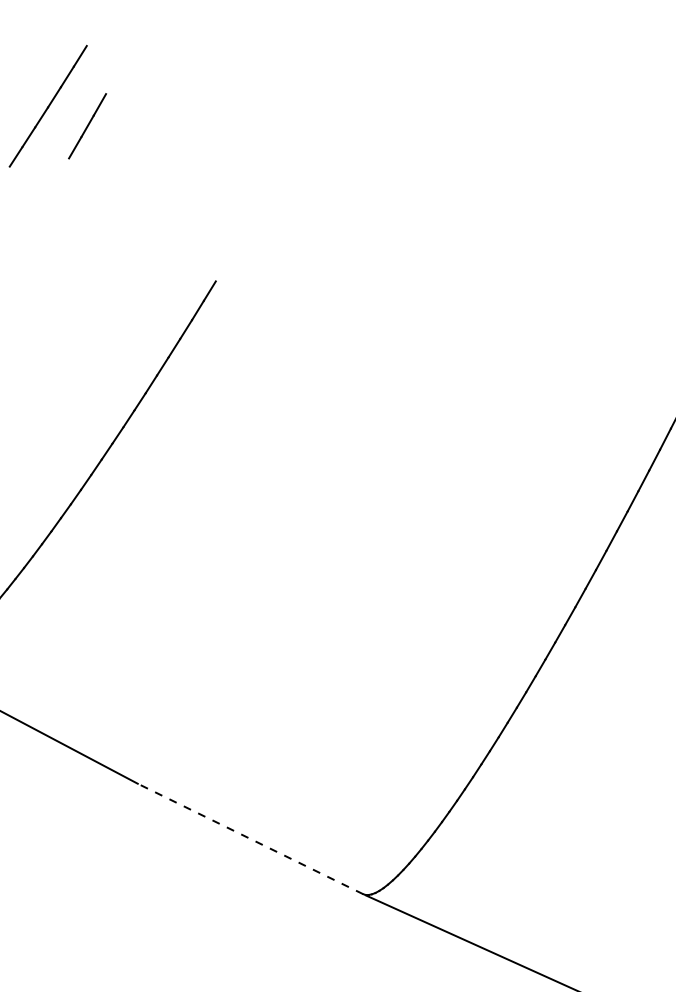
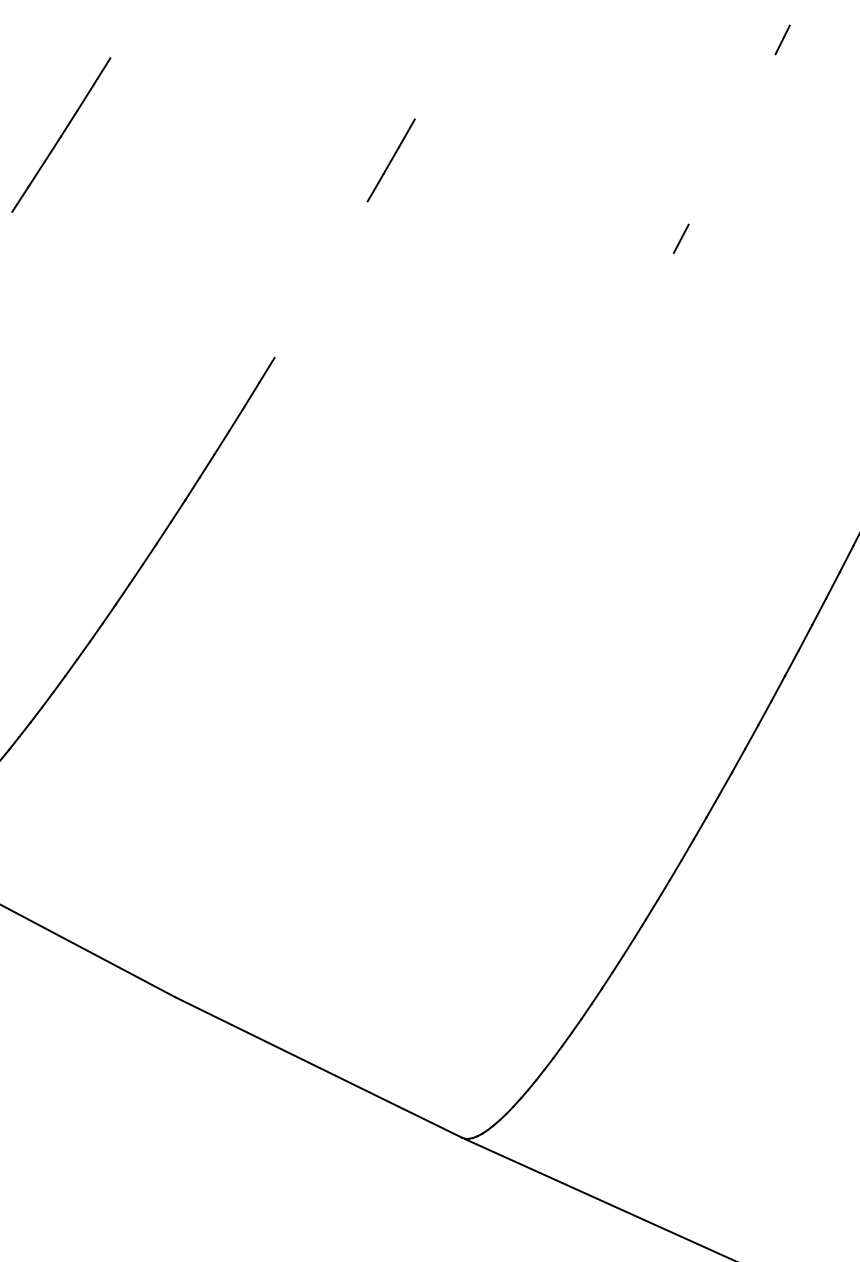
line: (614, 31) -> (781, 39), added
line: (87, 126) -> (391, 160), moved
line: (535, 187) -> (681, 238), added
line: (250, 838) -> (318, 1066), dashed -> solid

